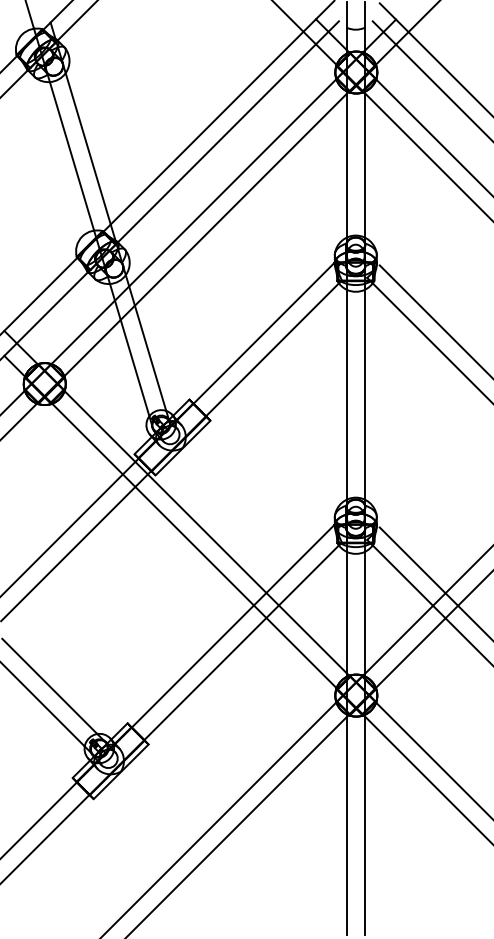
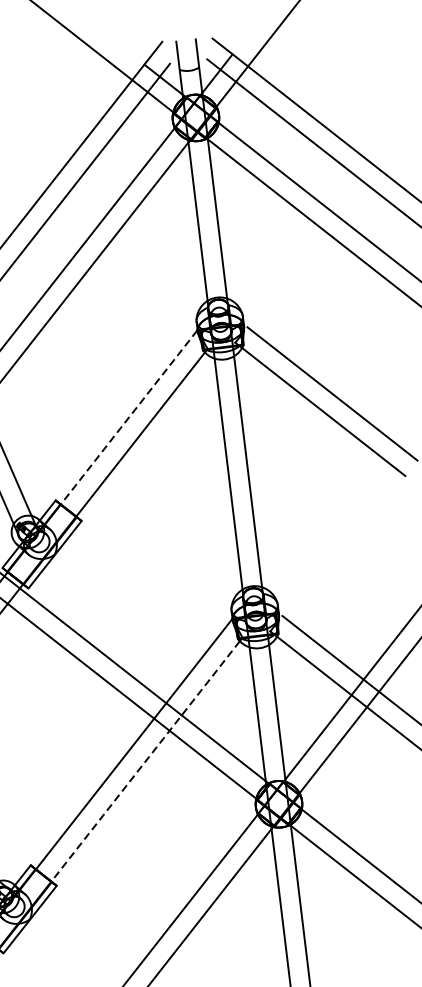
line: (264, 333) -> (129, 417), solid -> dashed
line: (241, 642) -> (145, 761), solid -> dashed

